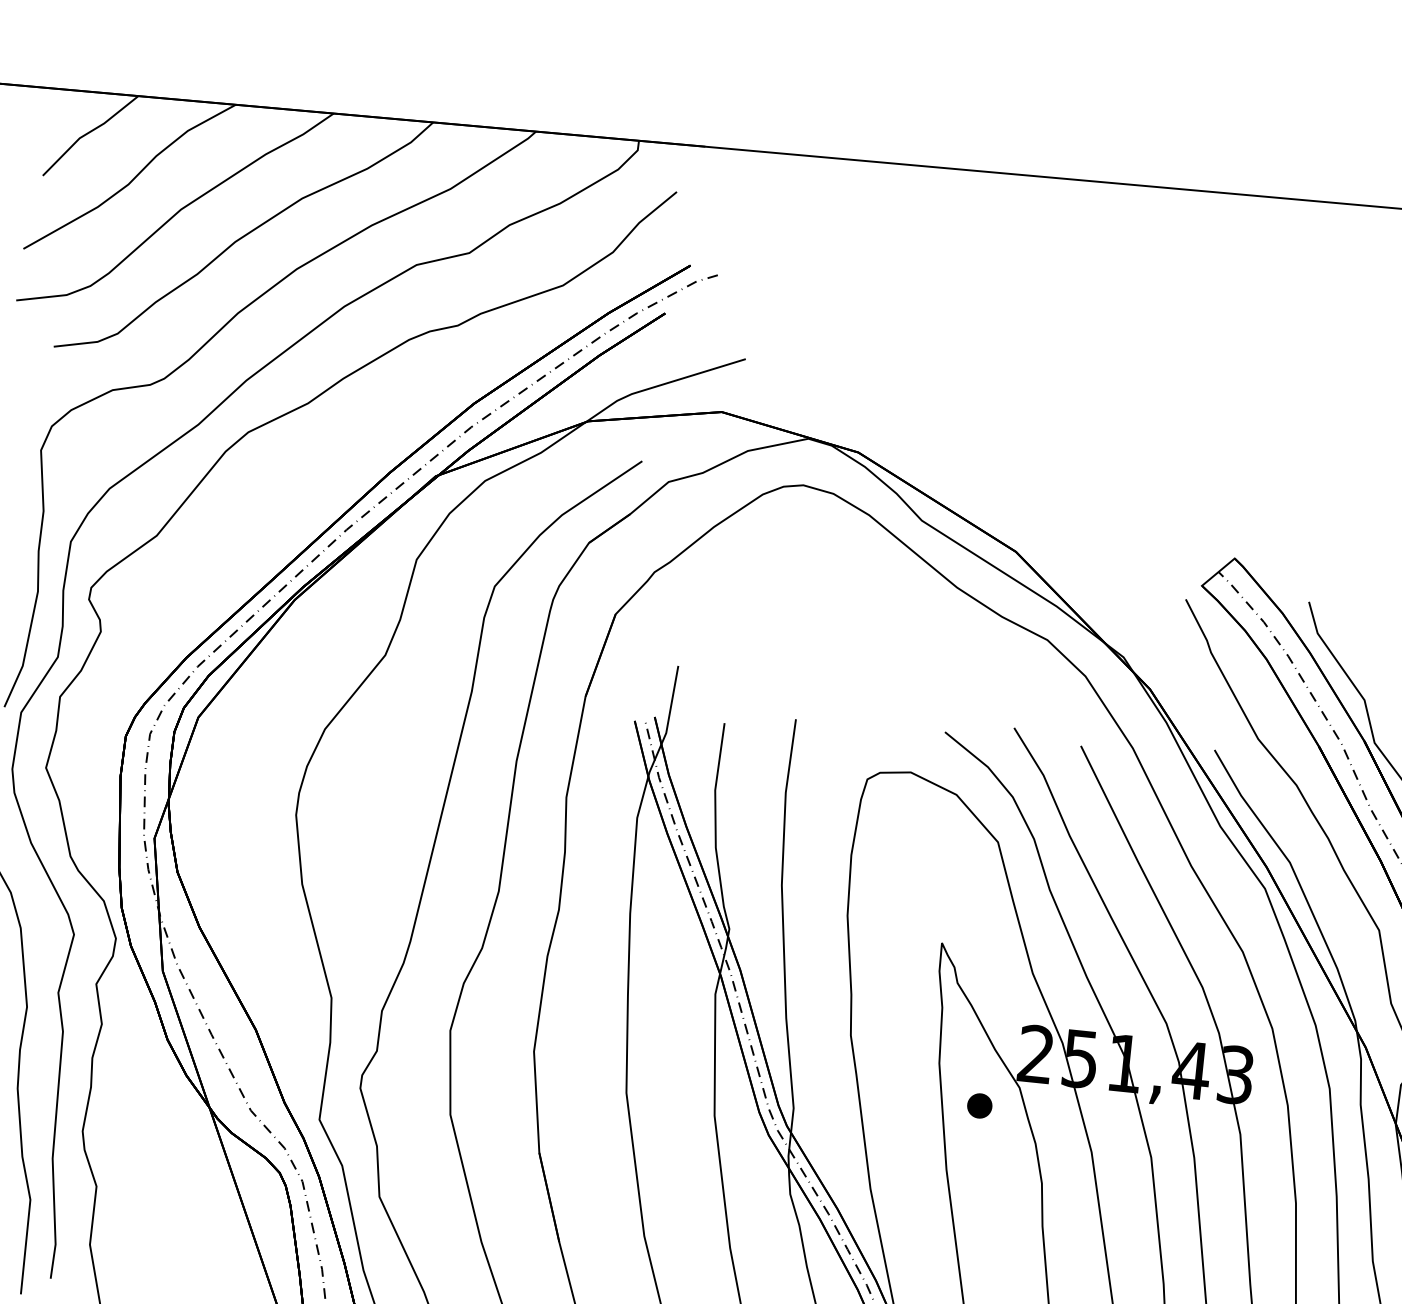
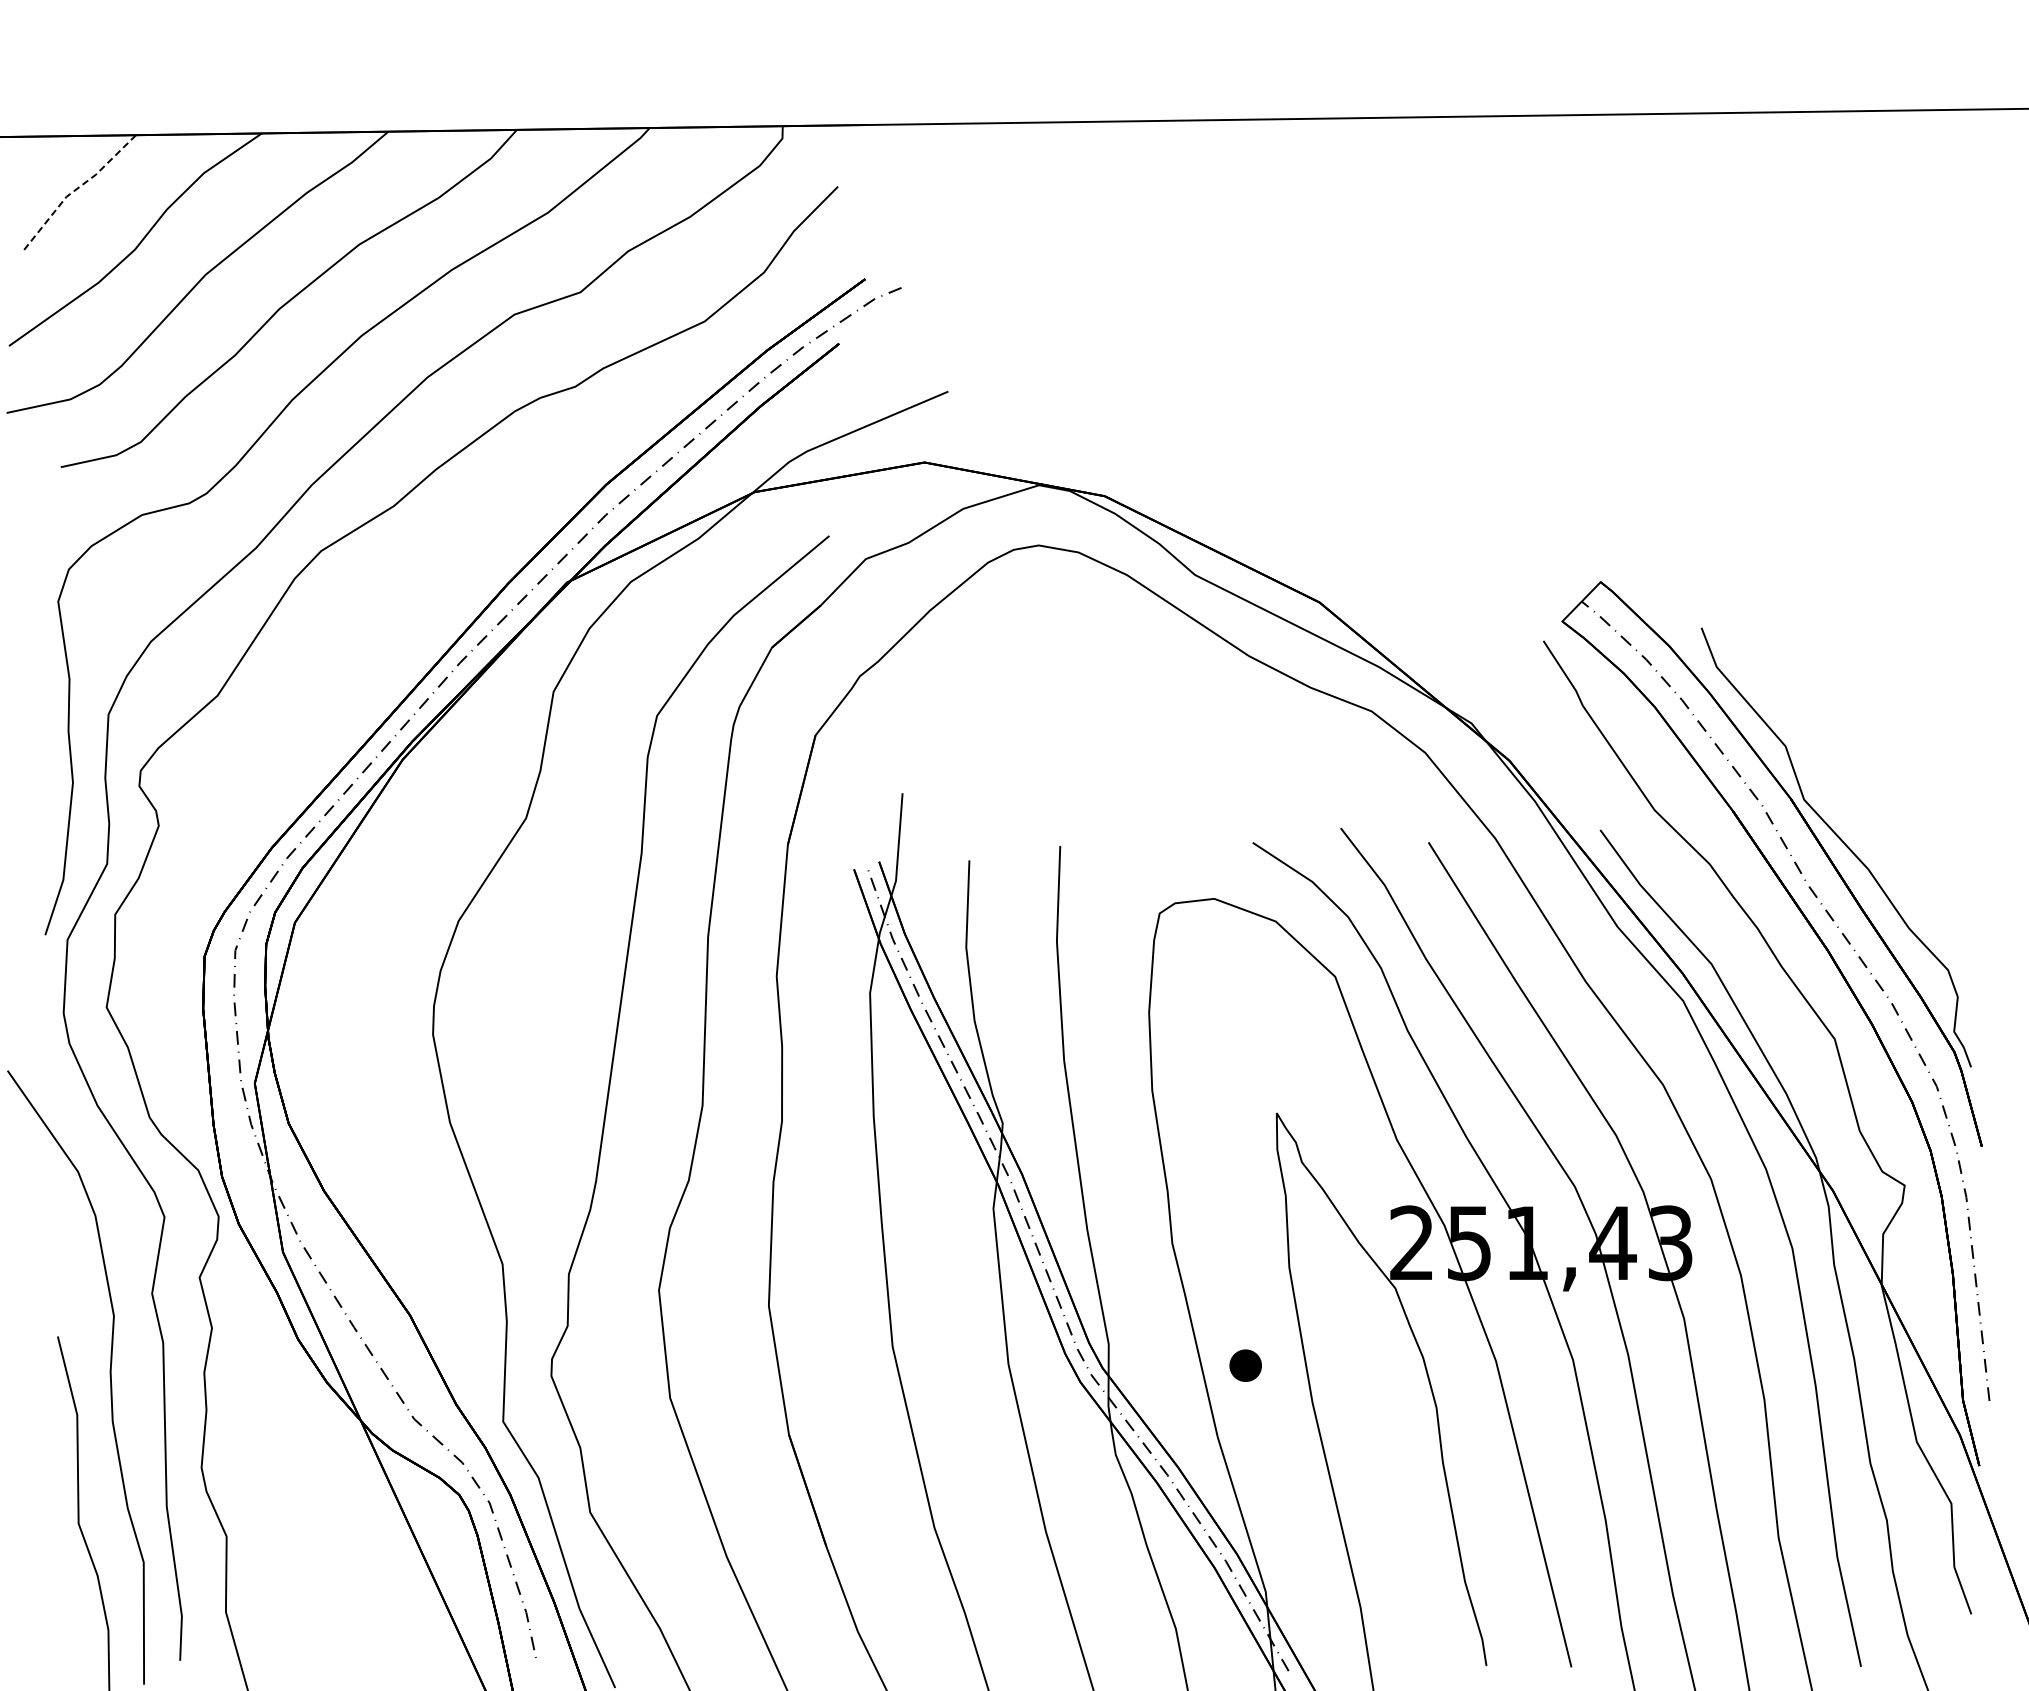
line: (88, 133) -> (76, 189), solid -> dashed
part: (979, 1105) -> (1245, 1365), moved

